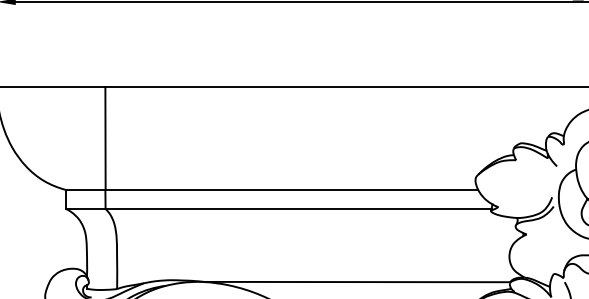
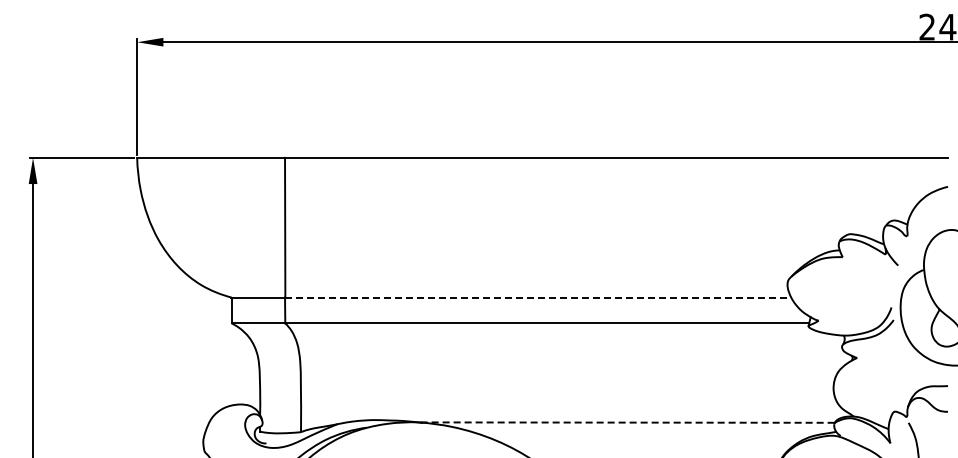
line: (292, 189) -> (538, 297), solid -> dashed
line: (356, 281) -> (626, 422), solid -> dashed

